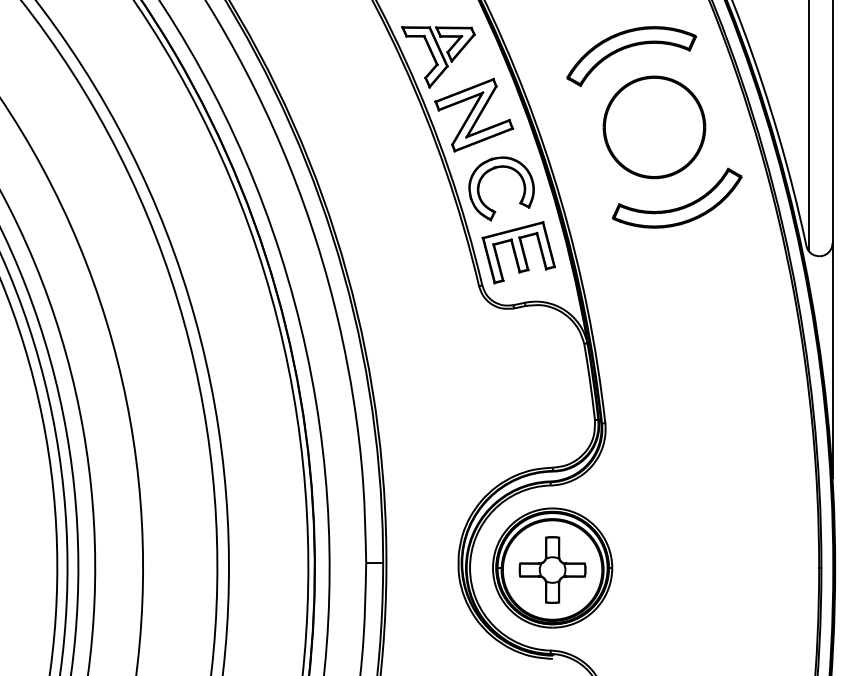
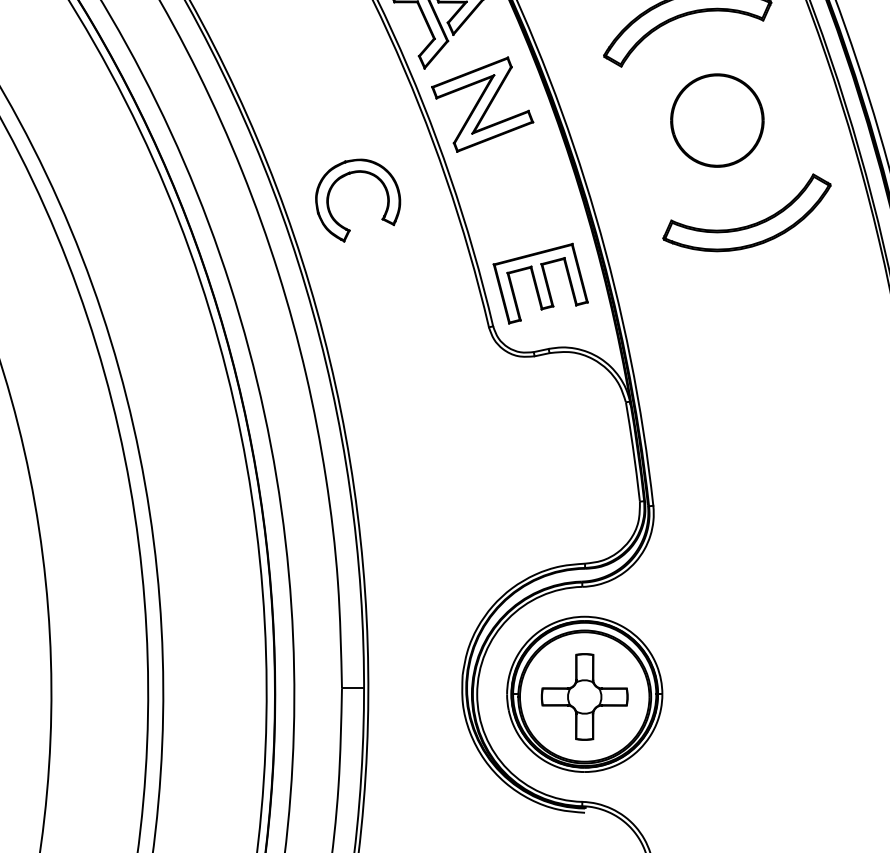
part: (654, 127) -> (717, 120), size x0.7
part: (492, 170) -> (346, 176), moved

